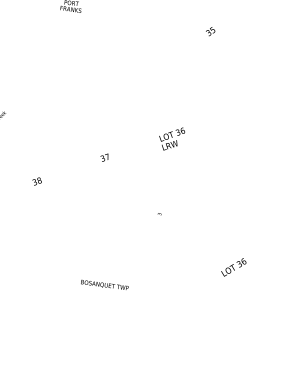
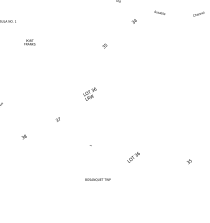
text: (171, 137) -> (89, 93), moved
text: (233, 267) -> (133, 157), moved
text: (103, 284) -> (97, 179), moved

